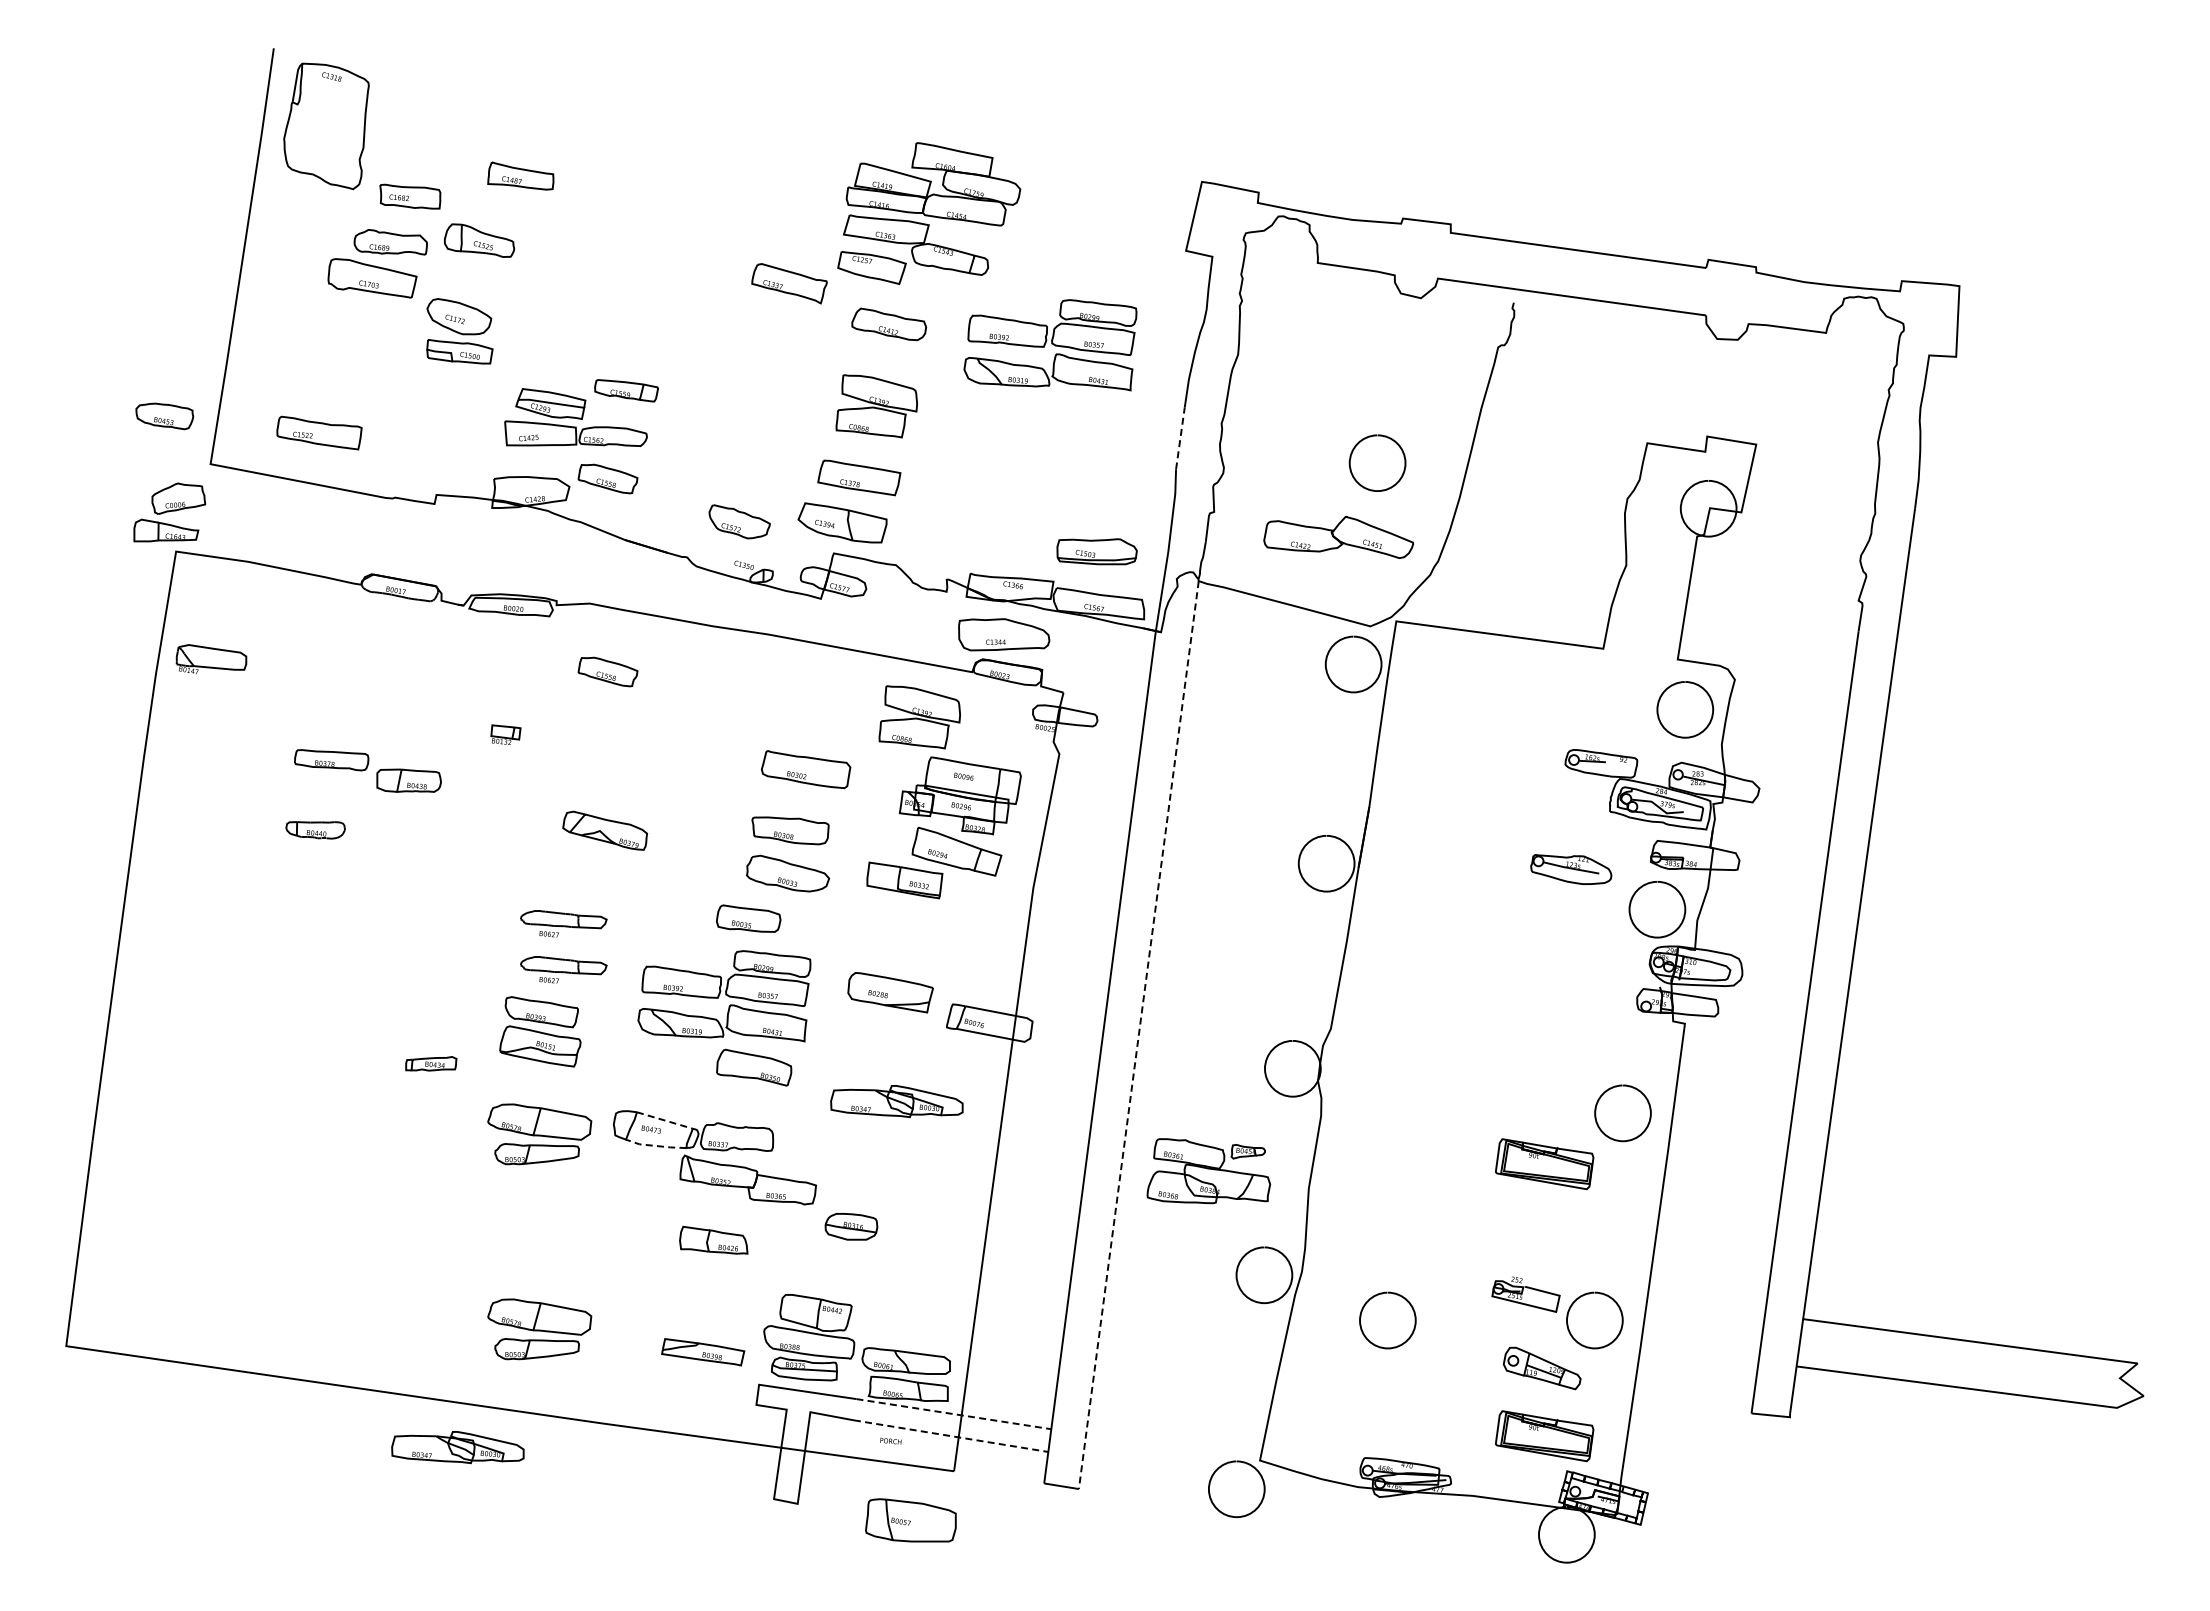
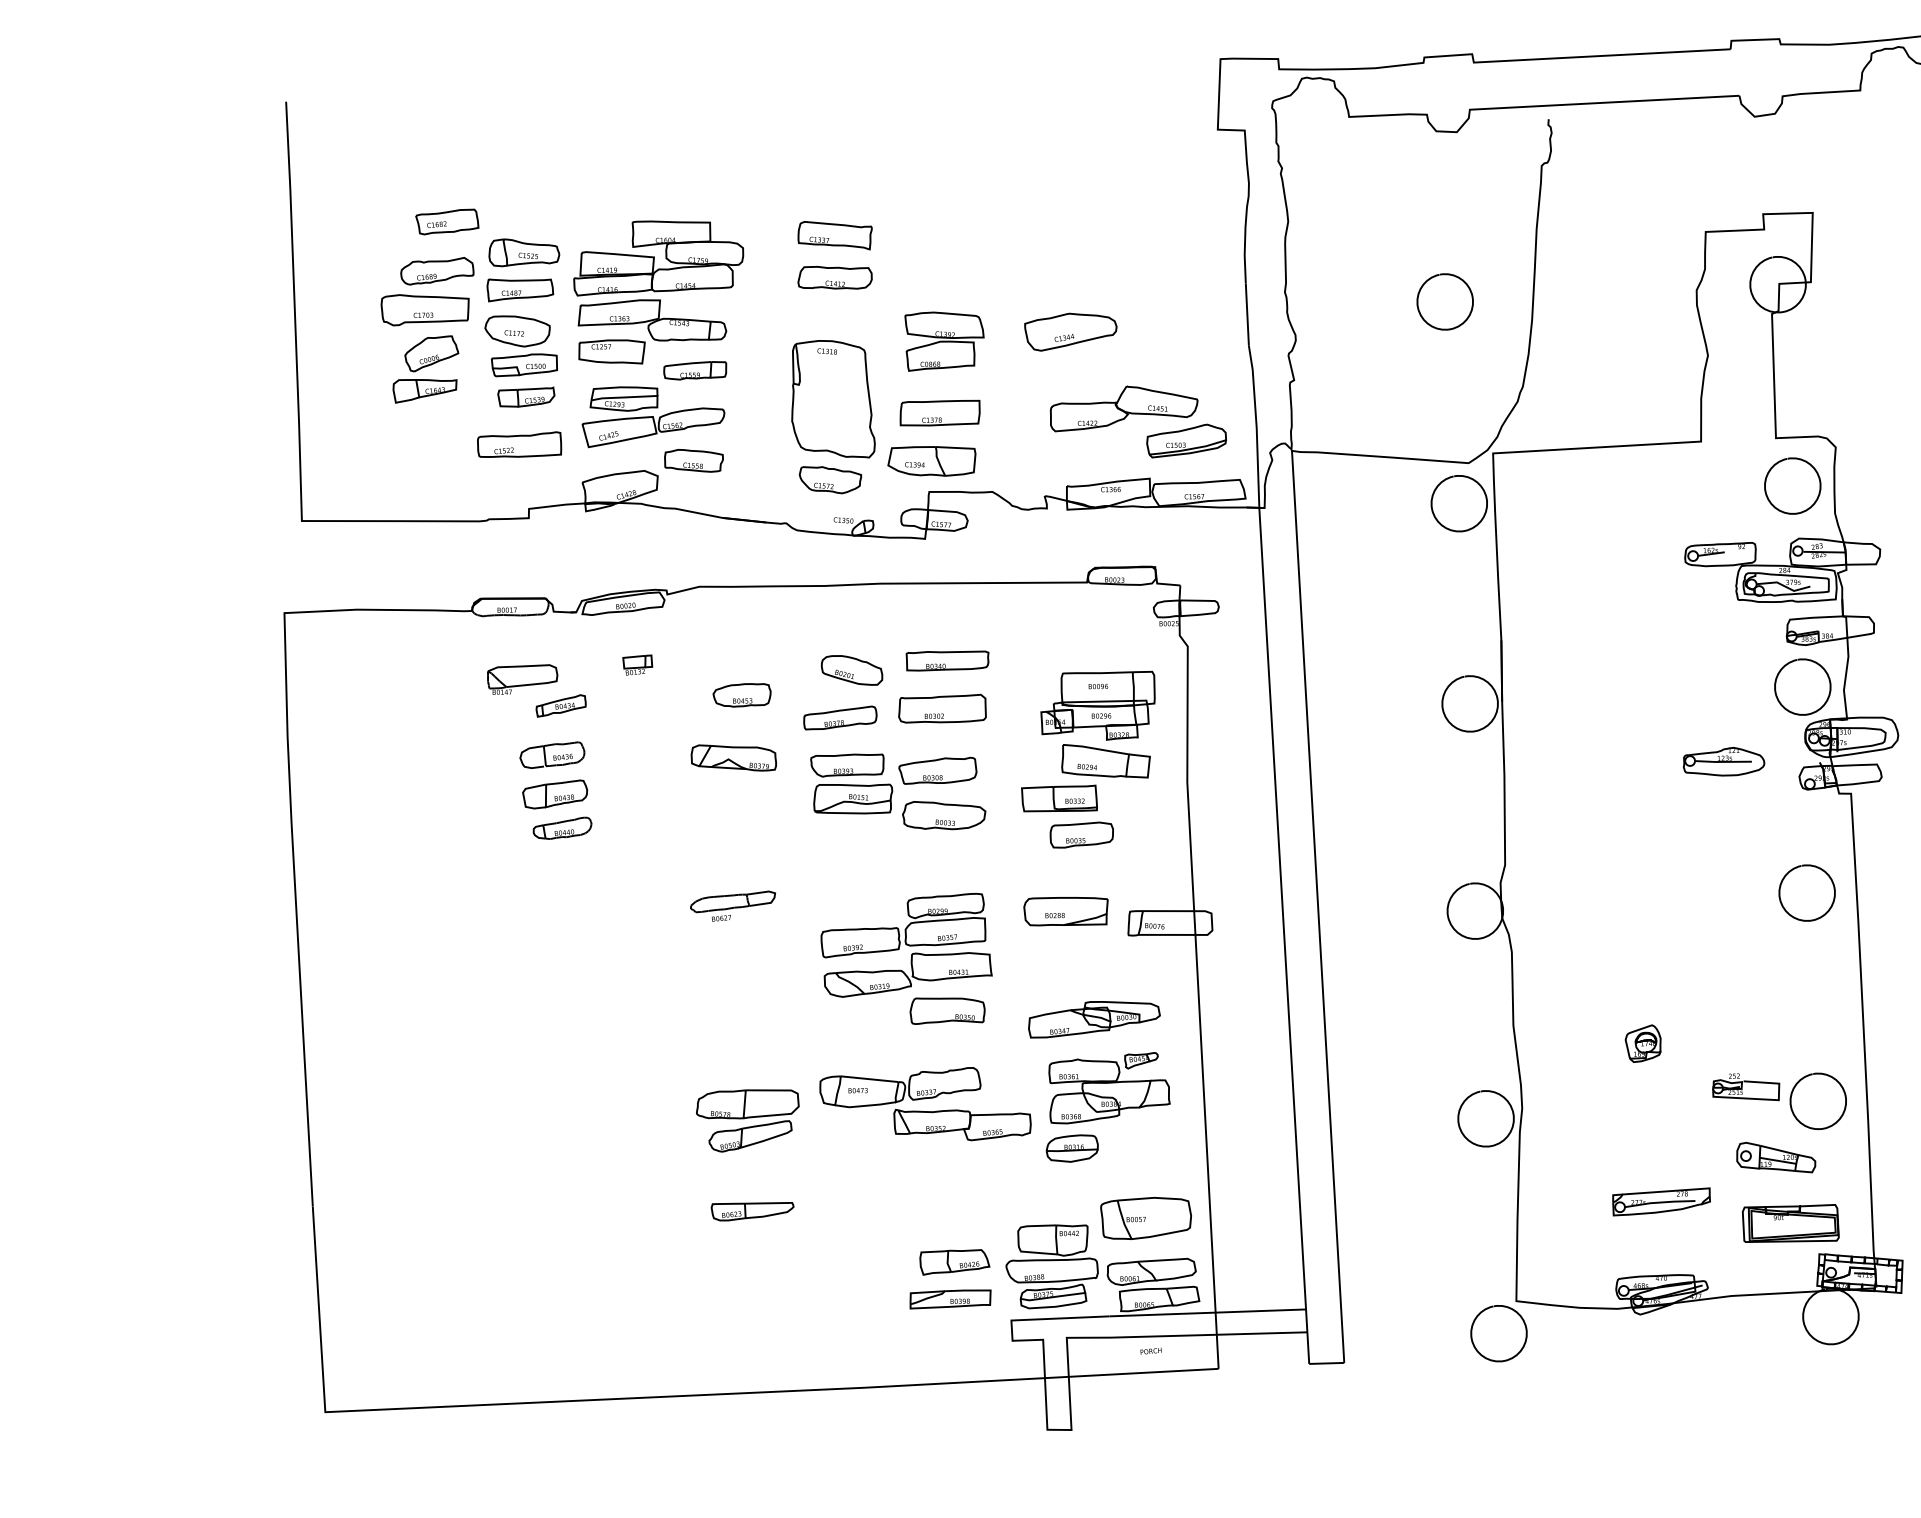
part: (326, 126) -> (831, 401), moved
part: (520, 175) -> (519, 286), moved
part: (929, 213) -> (658, 288), moved
part: (889, 324) -> (835, 277), moved
part: (1050, 345) -> (1102, 247), removed
part: (455, 382) -> (526, 395), added
part: (164, 416) -> (742, 696), moved
part: (319, 432) -> (519, 445), moved
line: (1180, 438) -> (1247, 314), dashed -> solid
part: (169, 512) -> (424, 367), moved
part: (1338, 536) -> (1122, 407), moved
part: (1004, 634) -> (1071, 328), moved
part: (211, 658) -> (522, 676), moved
part: (607, 671) -> (729, 649), removed
part: (724, 714) -> (852, 670), added
part: (919, 717) -> (1043, 636), removed
part: (819, 722) -> (946, 660), added
part: (505, 734) -> (637, 664), moved
part: (413, 741) -> (552, 754), added
part: (331, 760) -> (840, 719), moved
part: (315, 830) -> (562, 830), moved
part: (605, 830) -> (733, 757), moved
part: (1571, 869) -> (1723, 762), moved
part: (748, 918) -> (1081, 833), moved
part: (563, 969) -> (742, 950), removed
part: (540, 1031) -> (850, 784), moved
line: (1138, 1035) -> (1317, 907), dashed -> solid
part: (431, 1063) -> (561, 705), moved
line: (665, 1120) -> (870, 1079), dashed -> solid
line: (655, 1145) -> (865, 1105), dashed -> solid
part: (1544, 1164) -> (1739, 957), removed
part: (1208, 1171) -> (1106, 1085), moved
part: (525, 1224) -> (752, 1207), added
part: (1433, 1230) -> (1643, 1043), added
part: (713, 1239) -> (953, 1259), moved
arc: (1368, 1302) -> (1593, 1126), removed
part: (539, 1329) -> (785, 1307), removed
part: (1421, 1387) -> (1660, 1199), added
line: (954, 1414) -> (1208, 1313), dashed -> solid
line: (951, 1436) -> (1209, 1335), dashed -> solid
part: (457, 1447) -> (727, 1438), removed
part: (910, 1520) -> (1145, 1216), moved

